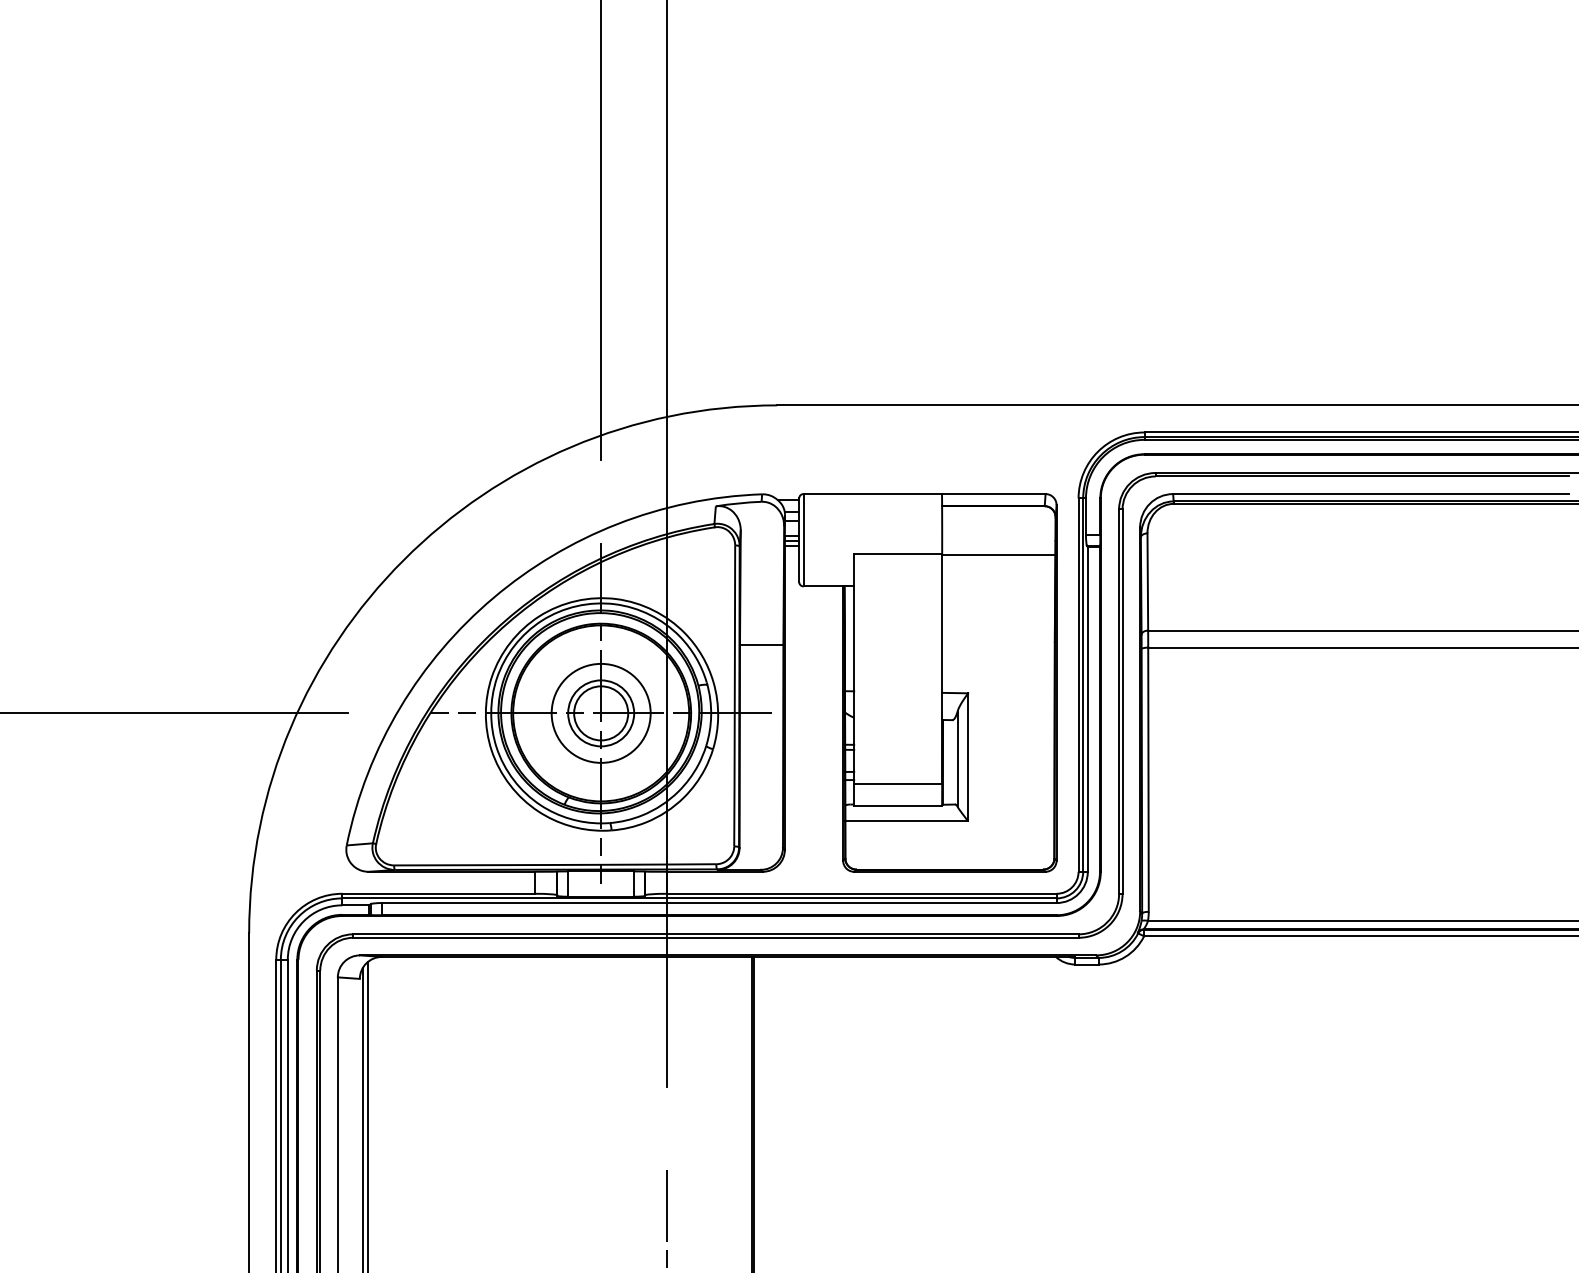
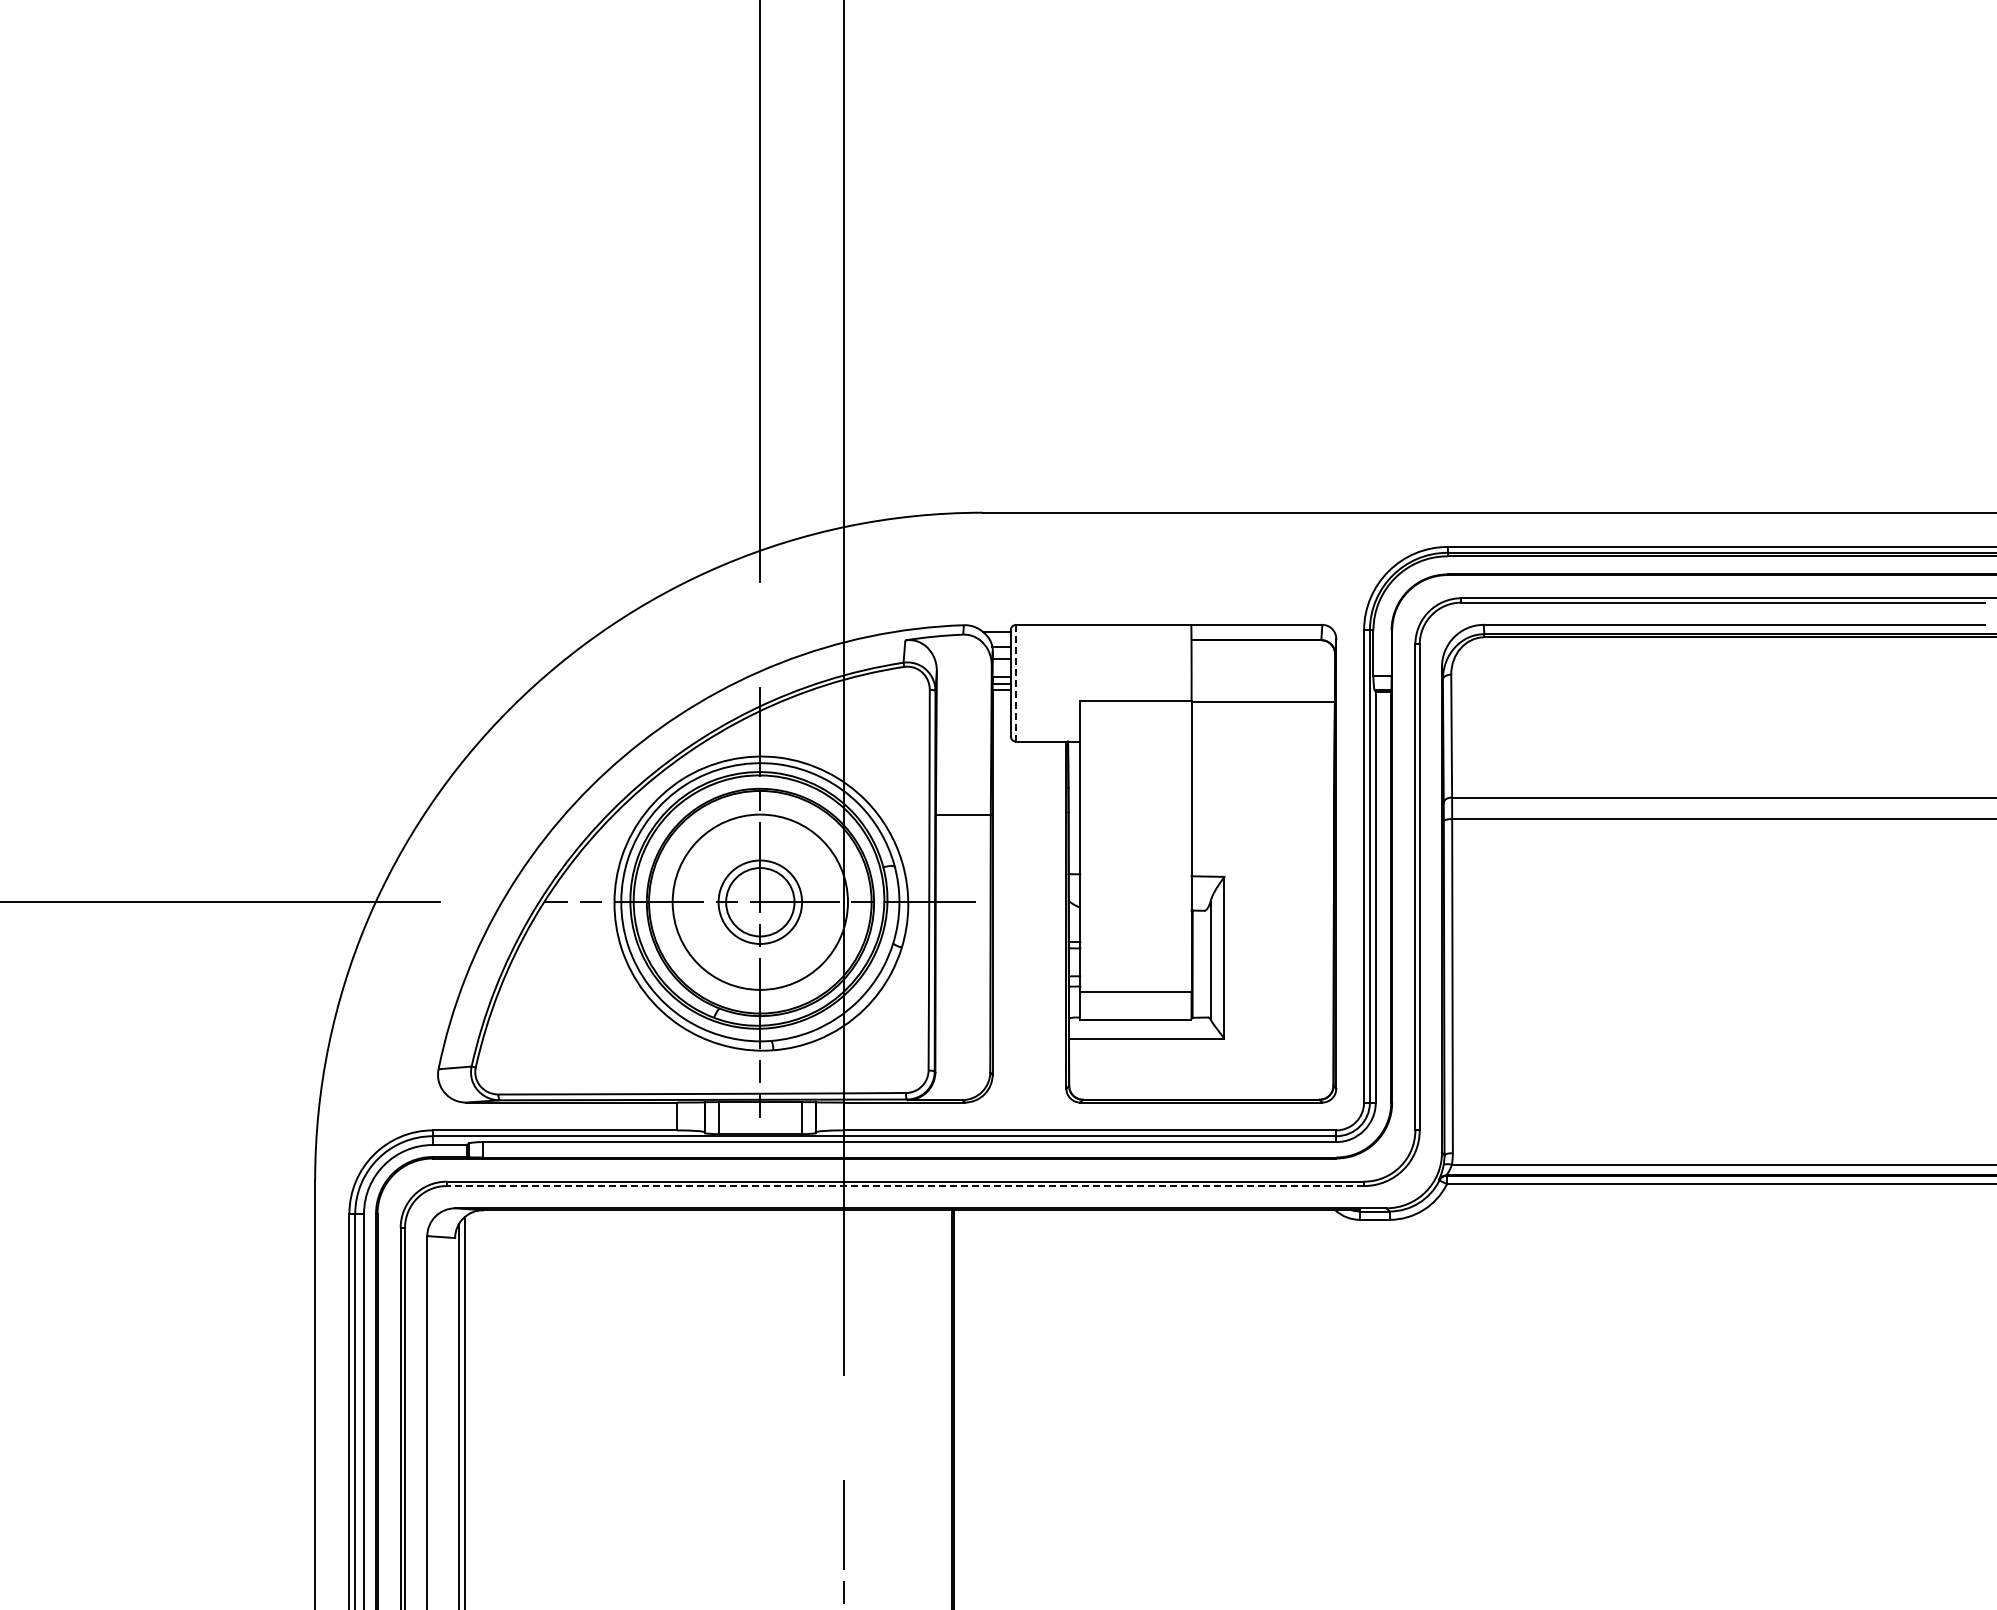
line: (803, 539) -> (1016, 682), solid -> dashed
circle: (600, 712) -> (759, 901), size x1.4
line: (715, 938) -> (905, 1186), solid -> dashed

